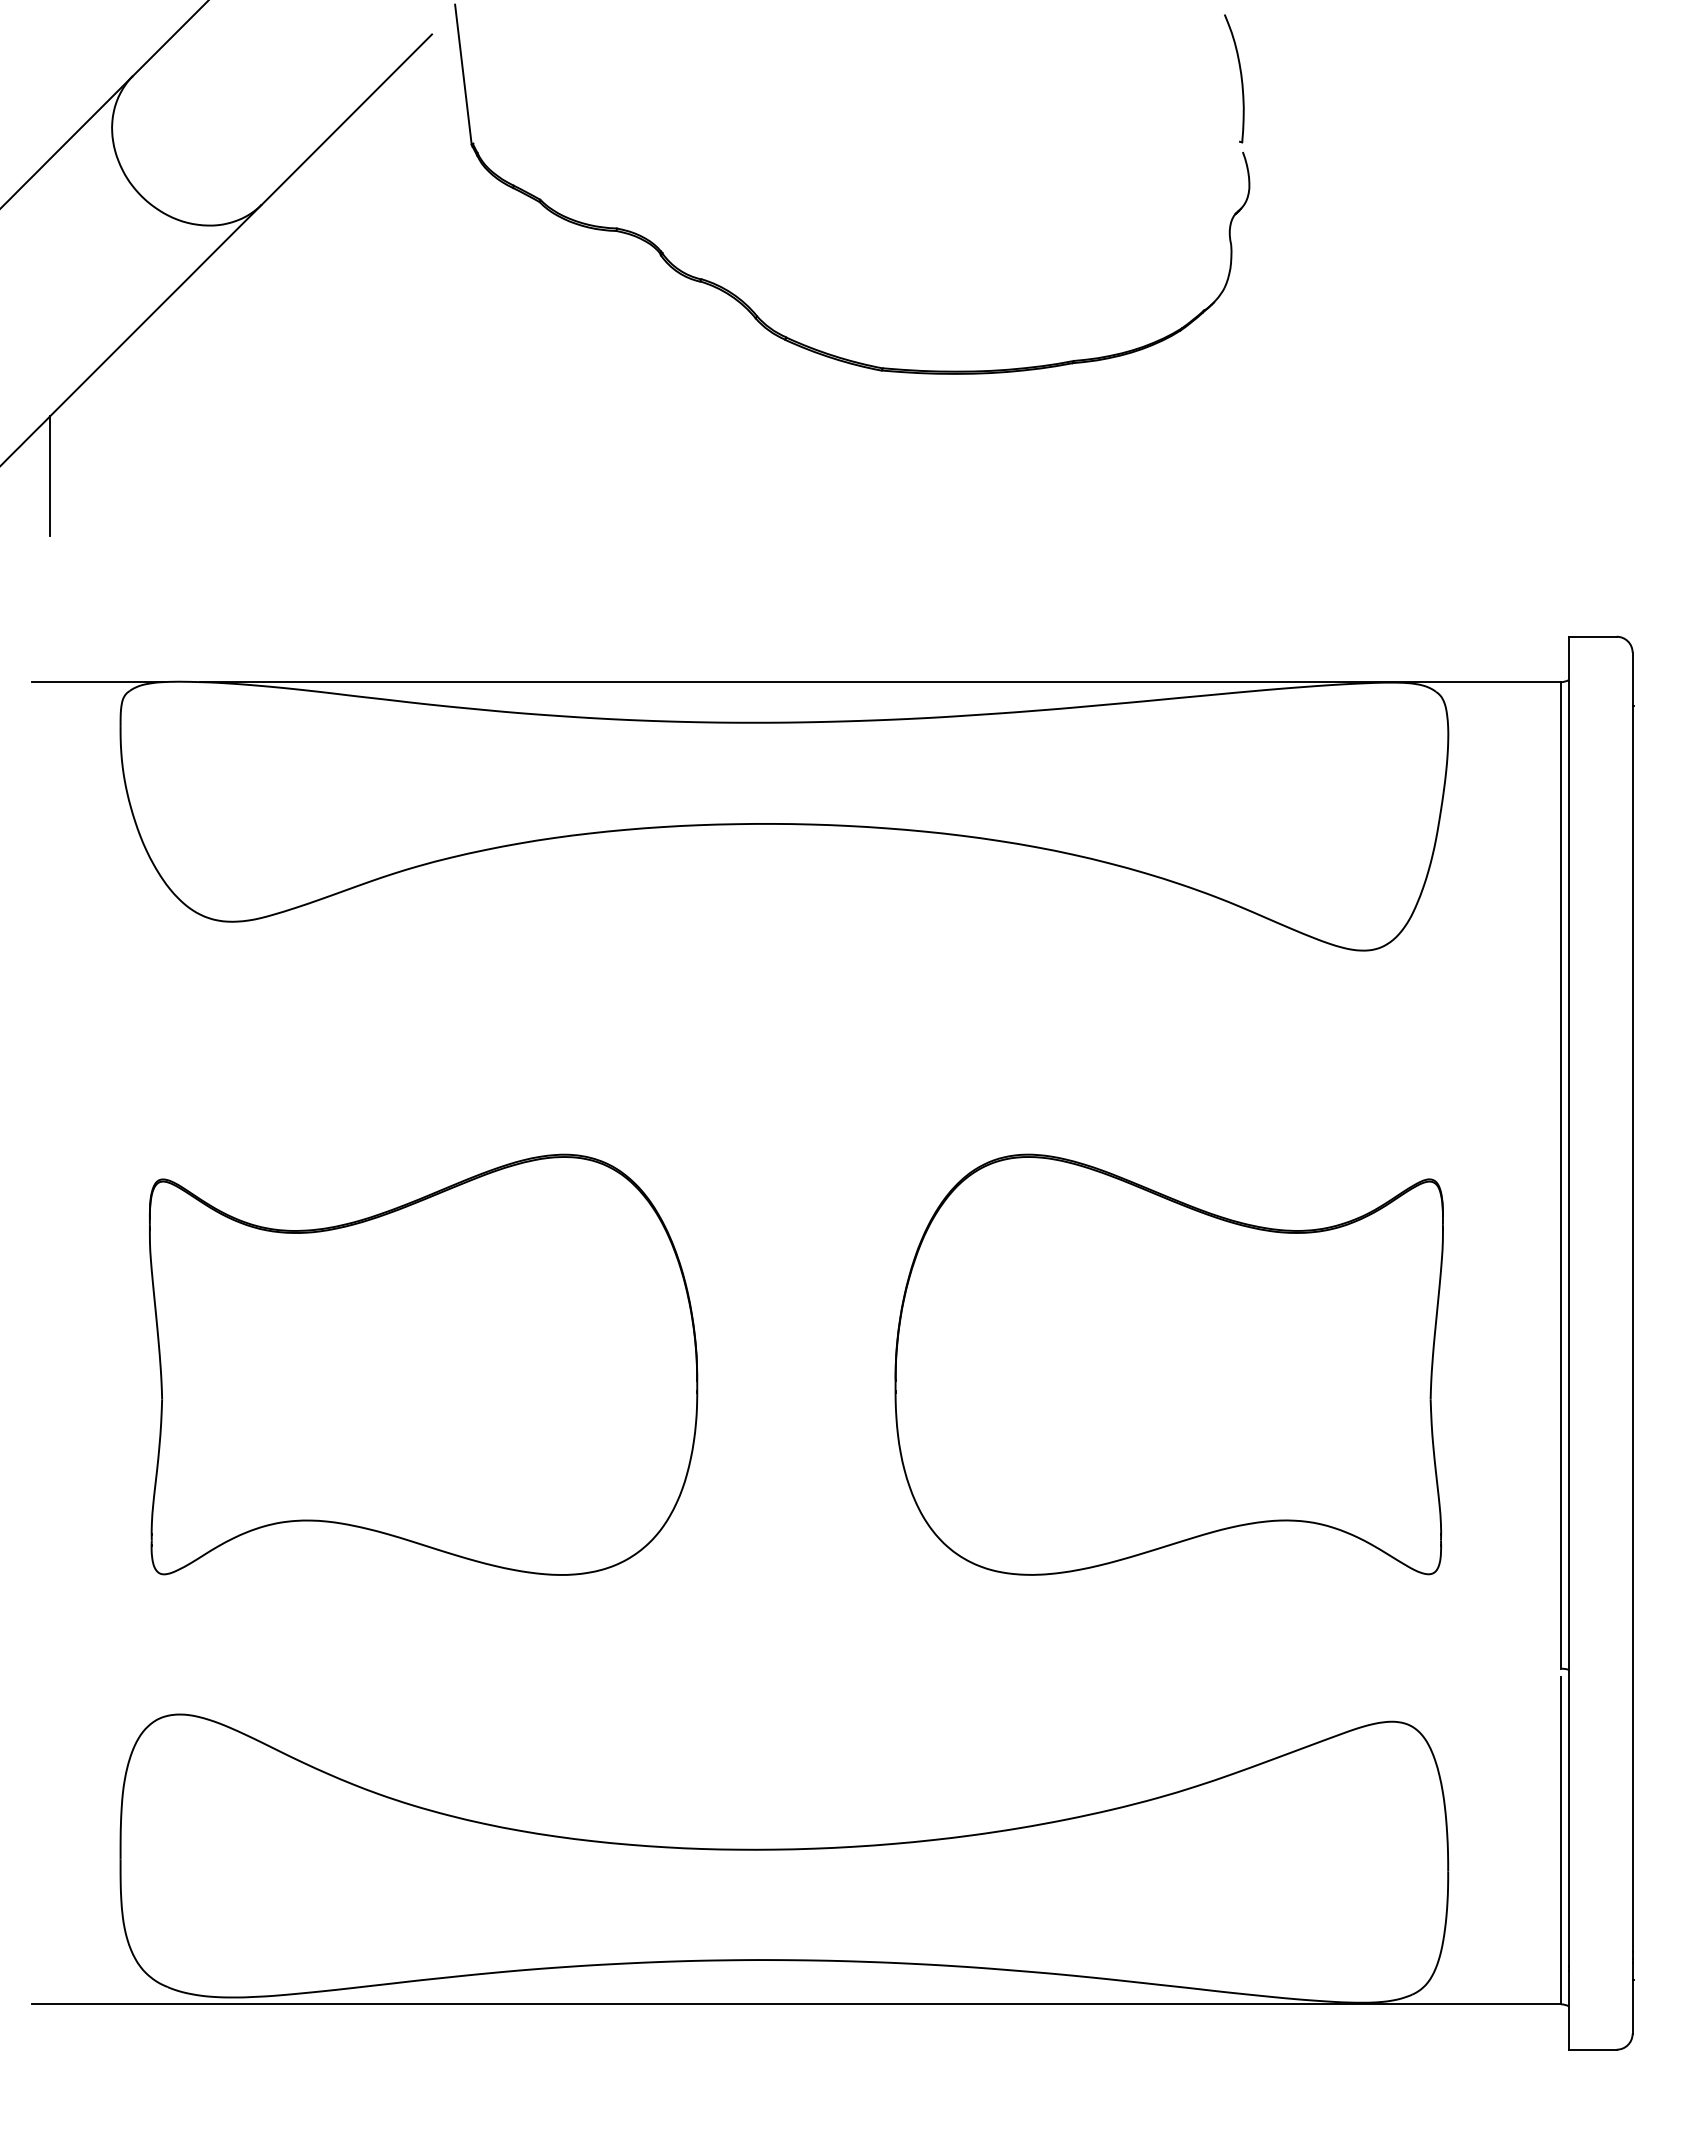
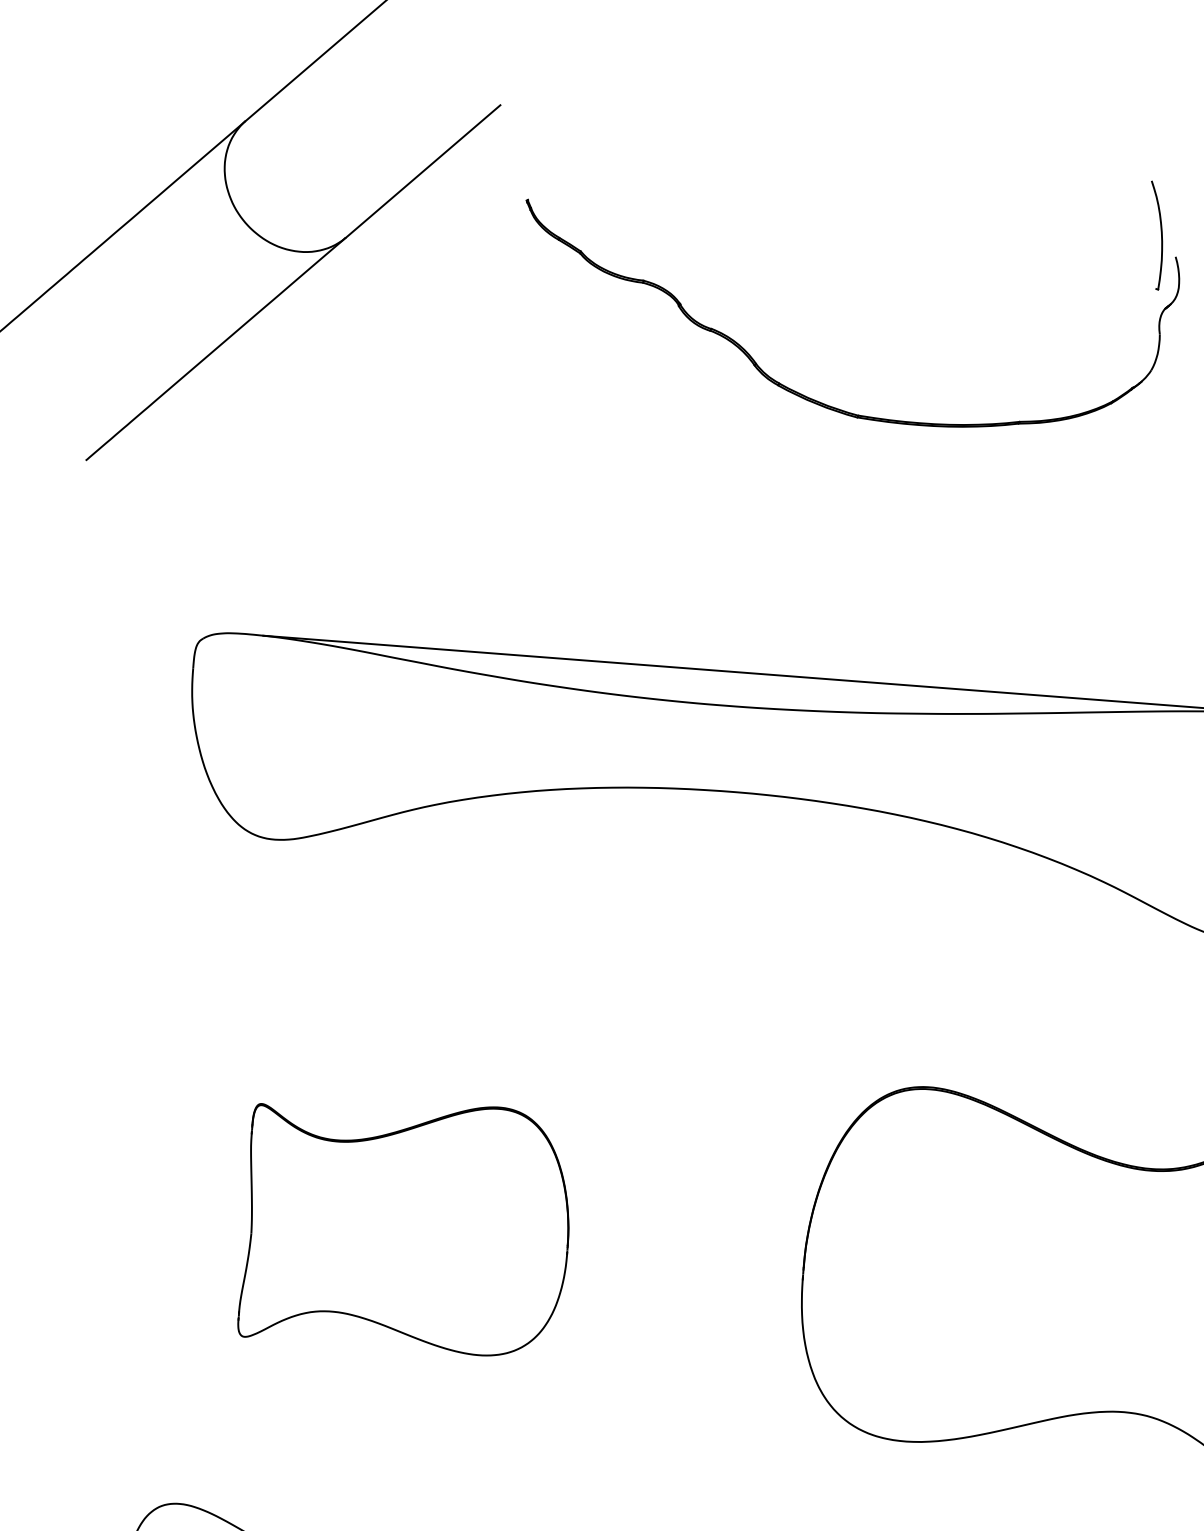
line: (463, 74) -> (524, 141), removed
part: (1234, 78) -> (1155, 235), moved
line: (50, 475) -> (150, 451), removed
line: (97, 682) -> (176, 629), removed
part: (423, 1364) -> (407, 1224), size x0.7

